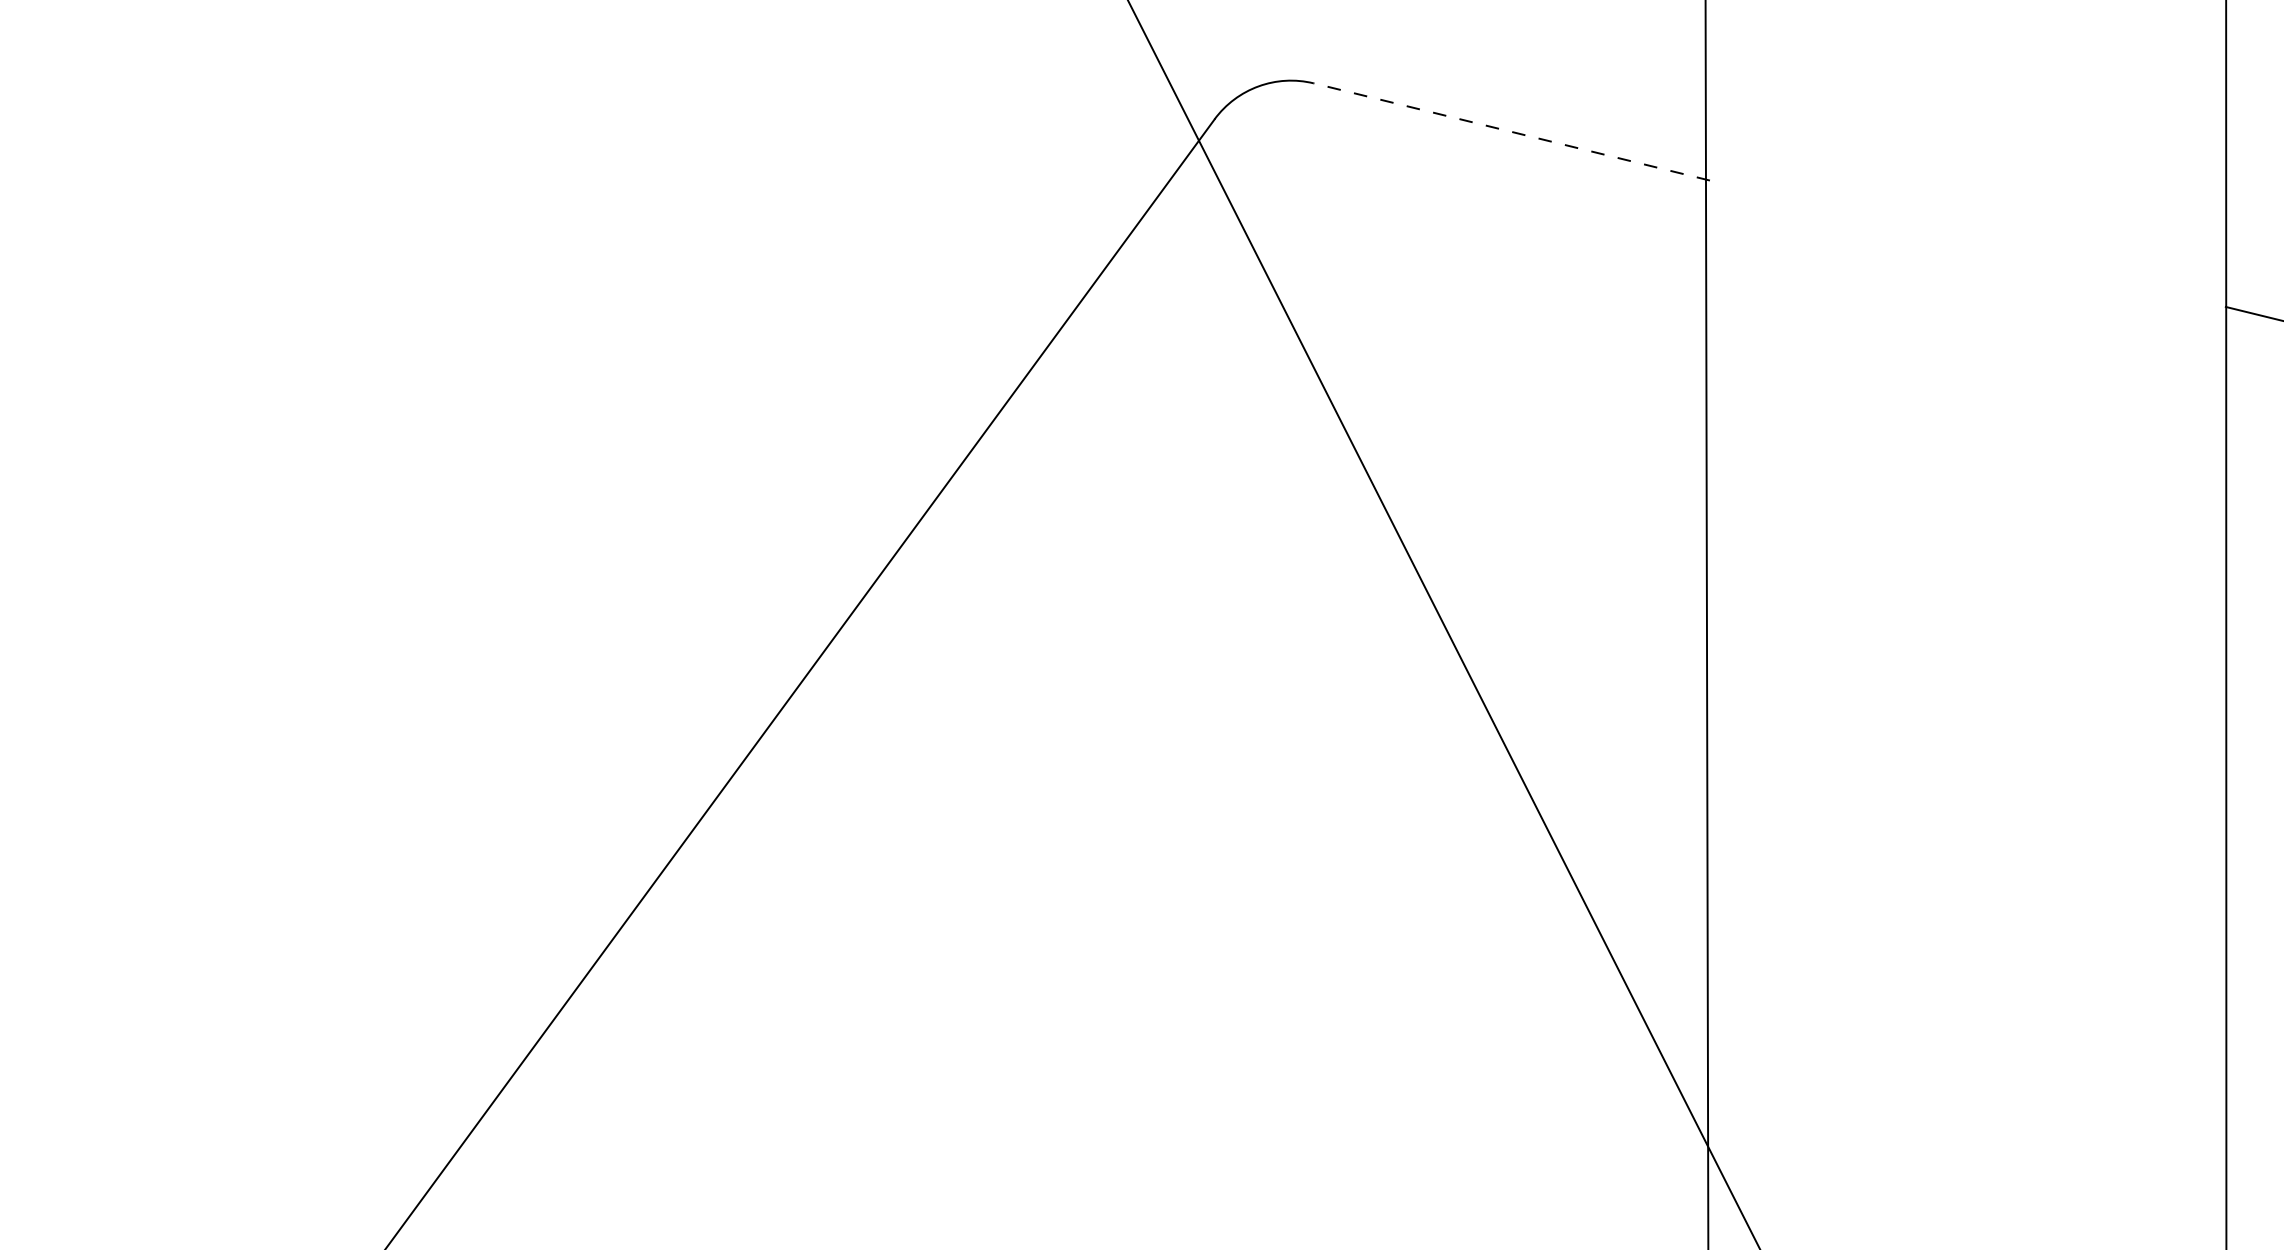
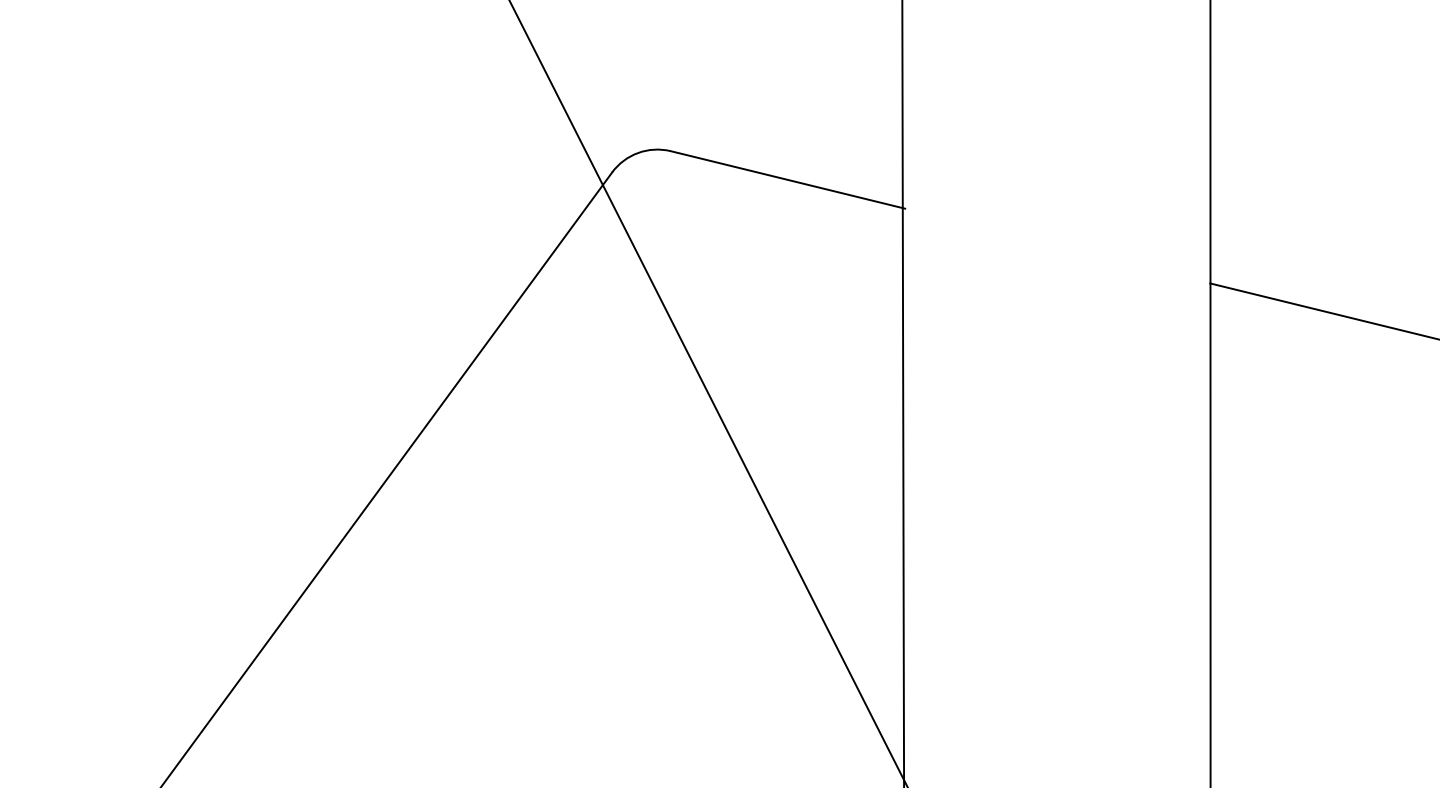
line: (1511, 131) -> (787, 179), dashed -> solid

